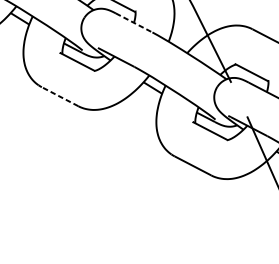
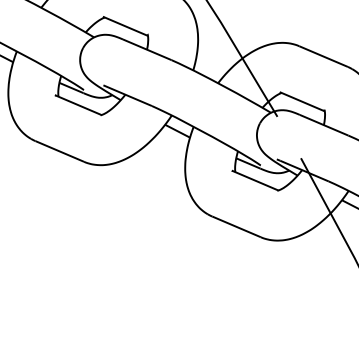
line: (134, 22) -> (147, 49), dashed -> solid
line: (59, 96) -> (59, 151), dashed -> solid

